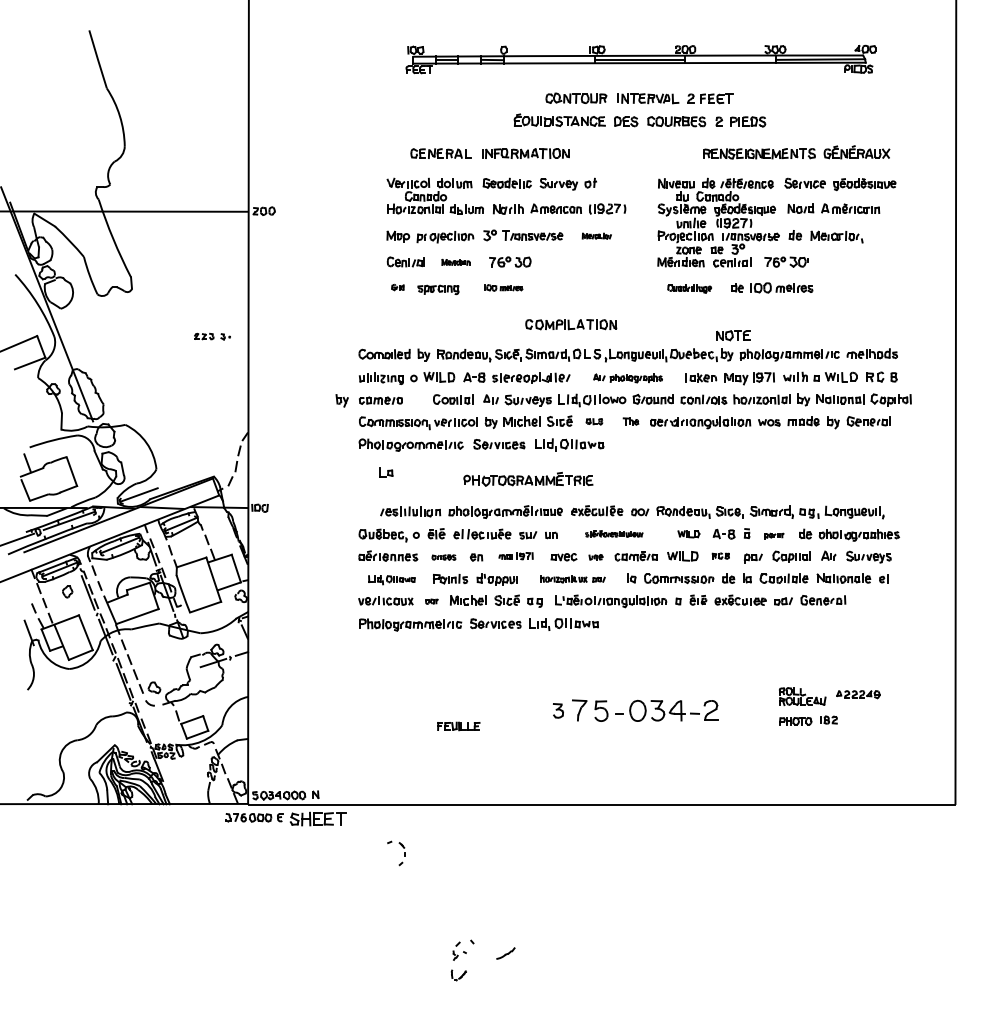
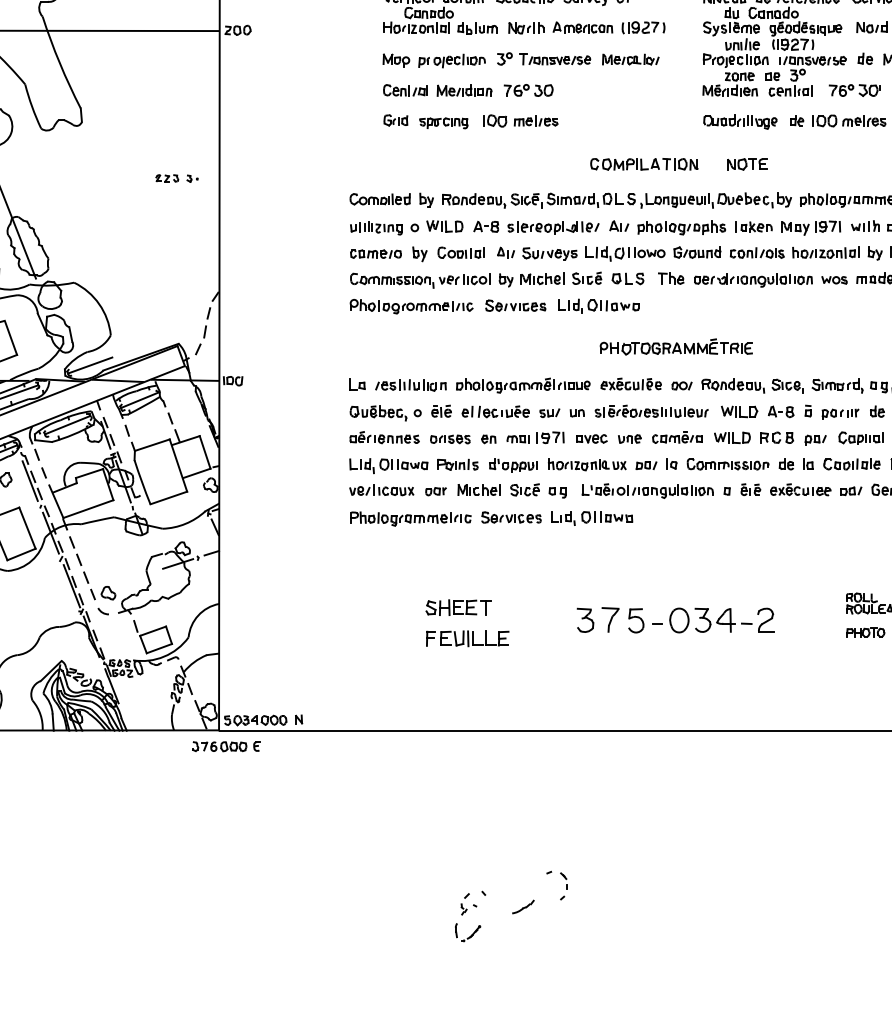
part: (596, 236) -> (630, 60), size x1.67
part: (455, 262) -> (463, 90), size x1.67
part: (397, 287) -> (395, 120), size x1.67
part: (503, 287) -> (520, 120), size x1.67
part: (689, 288) -> (740, 121), size x1.43
part: (571, 324) -> (644, 164), moved
part: (733, 335) -> (747, 164), moved
part: (627, 378) -> (667, 227), size x1.43
part: (341, 400) -> (419, 253), moved
part: (594, 421) -> (628, 278), size x1.67
part: (630, 421) -> (670, 278), size x1.43
part: (386, 472) -> (357, 384), moved
part: (528, 478) -> (676, 346), moved
part: (614, 533) -> (651, 410), size x1.67
part: (688, 534) -> (739, 412), size x1.43
part: (774, 535) -> (840, 413), size x1.67
part: (515, 555) -> (534, 436), size x1.43
part: (720, 555) -> (776, 436), size x1.67
part: (443, 557) -> (449, 439), size x1.43
part: (595, 557) -> (629, 439), size x1.43
part: (391, 579) -> (388, 465), size x1.43
part: (572, 579) -> (602, 465), size x1.43
part: (431, 601) -> (435, 491), size x1.43
part: (558, 710) -> (585, 619), size x1.43
part: (458, 726) -> (467, 638), size x1.67
part: (317, 818) -> (458, 607), moved
part: (404, 853) -> (566, 885), moved
part: (458, 975) -> (467, 932), size x1.43

